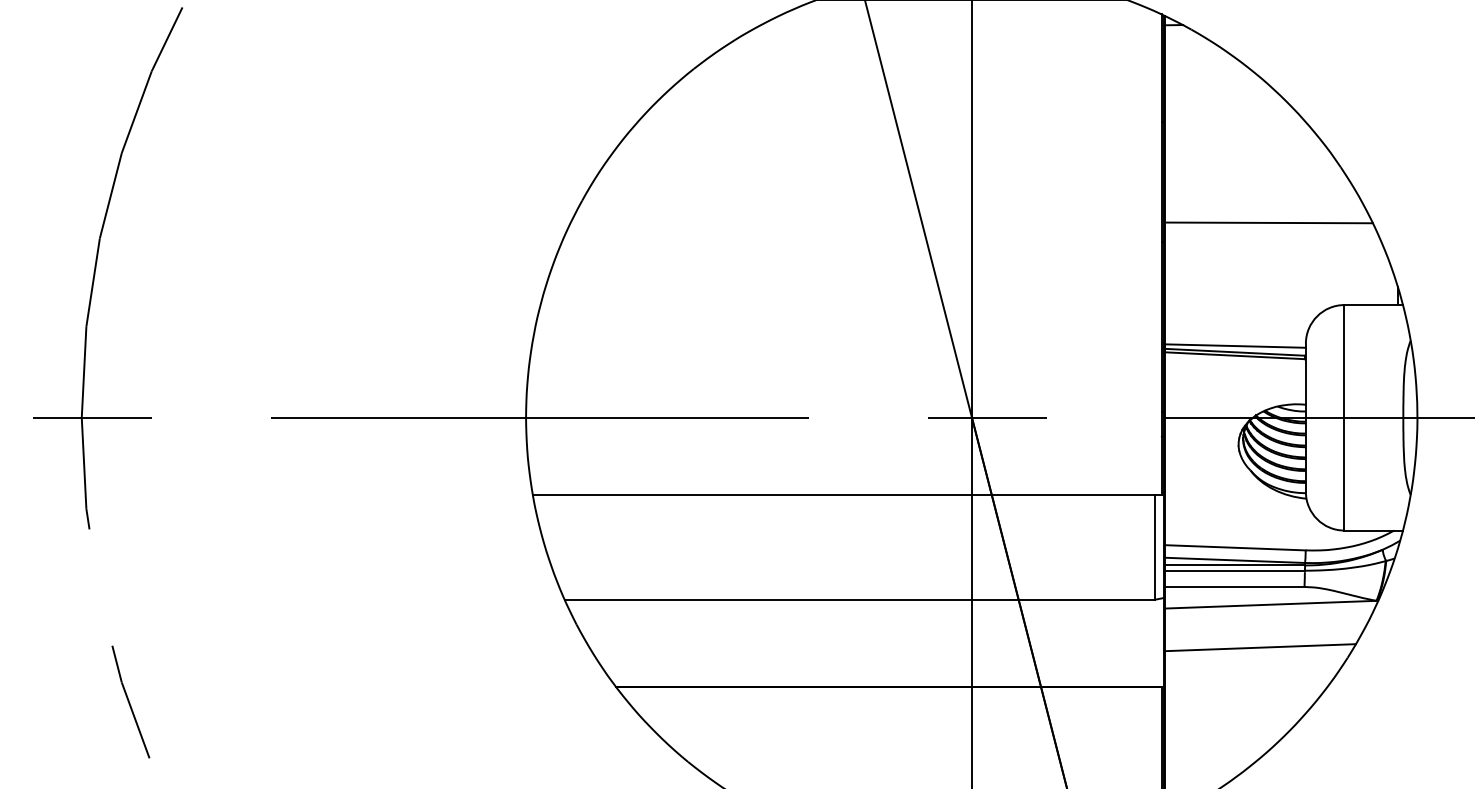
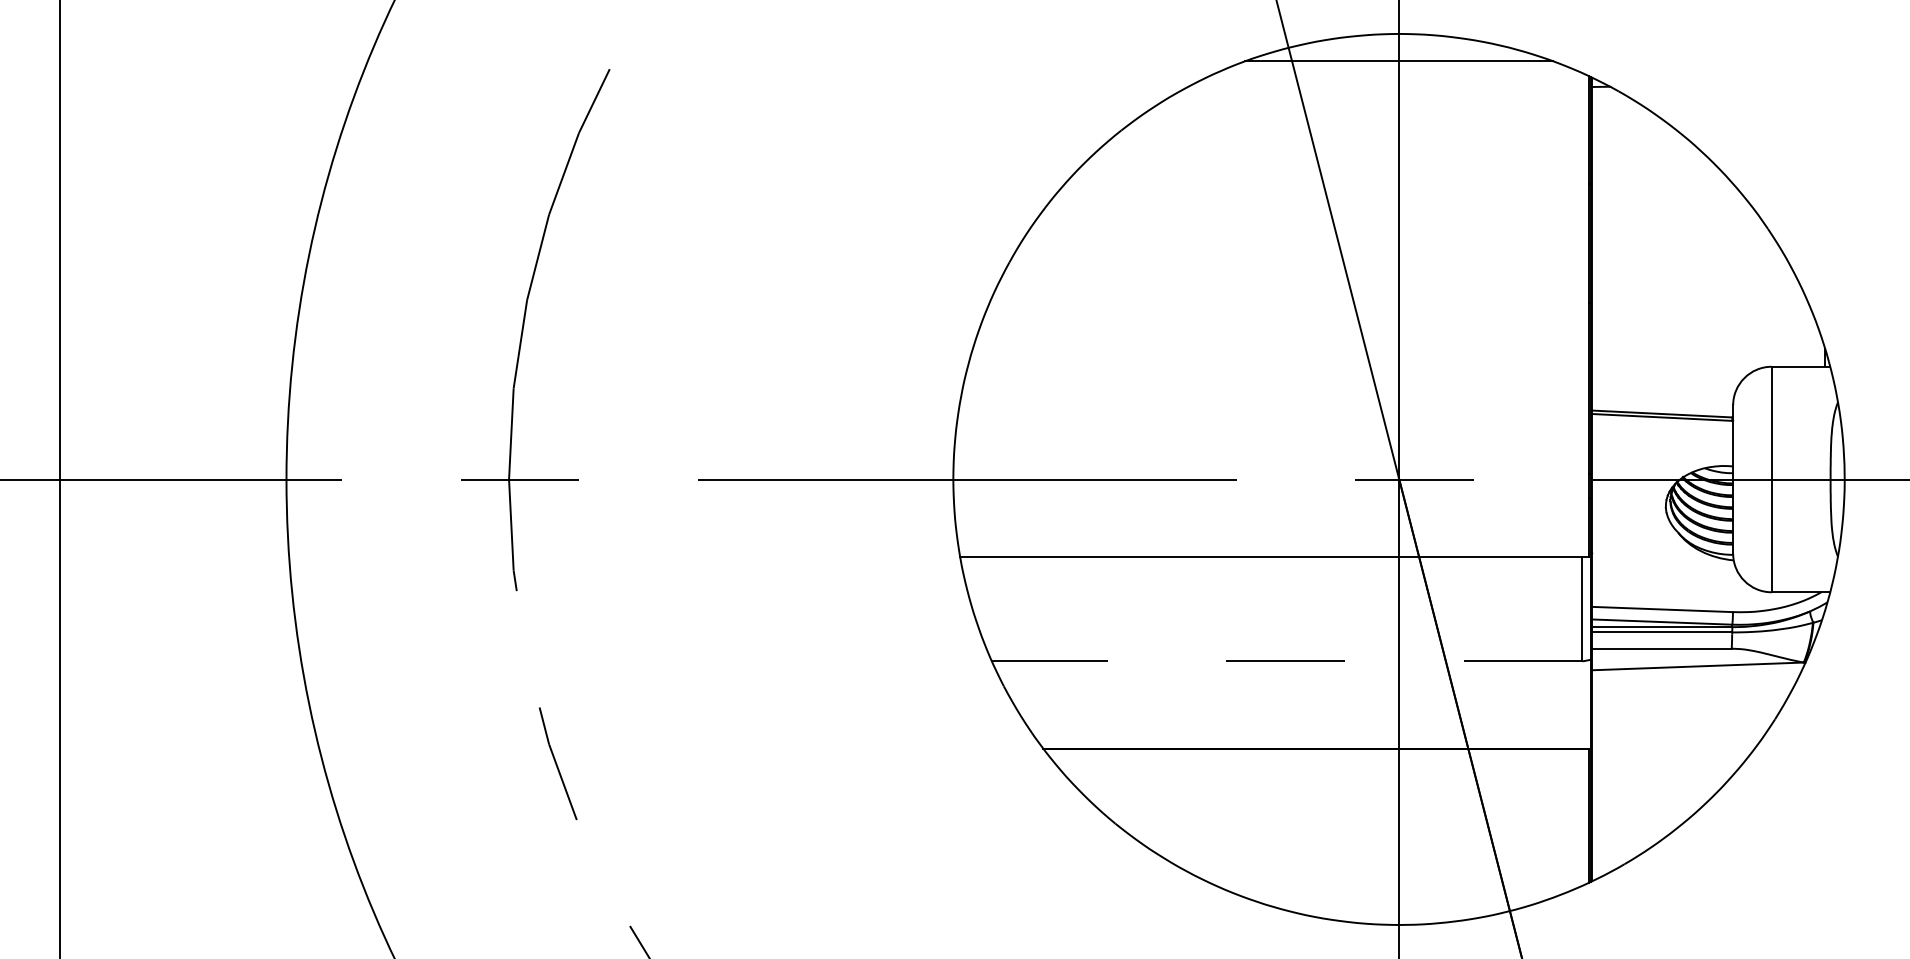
line: (1269, 222) -> (1696, 284), removed
line: (1235, 345) -> (1662, 407), removed
line: (859, 599) -> (1286, 661), solid -> dashed
line: (1260, 646) -> (1687, 708), removed

